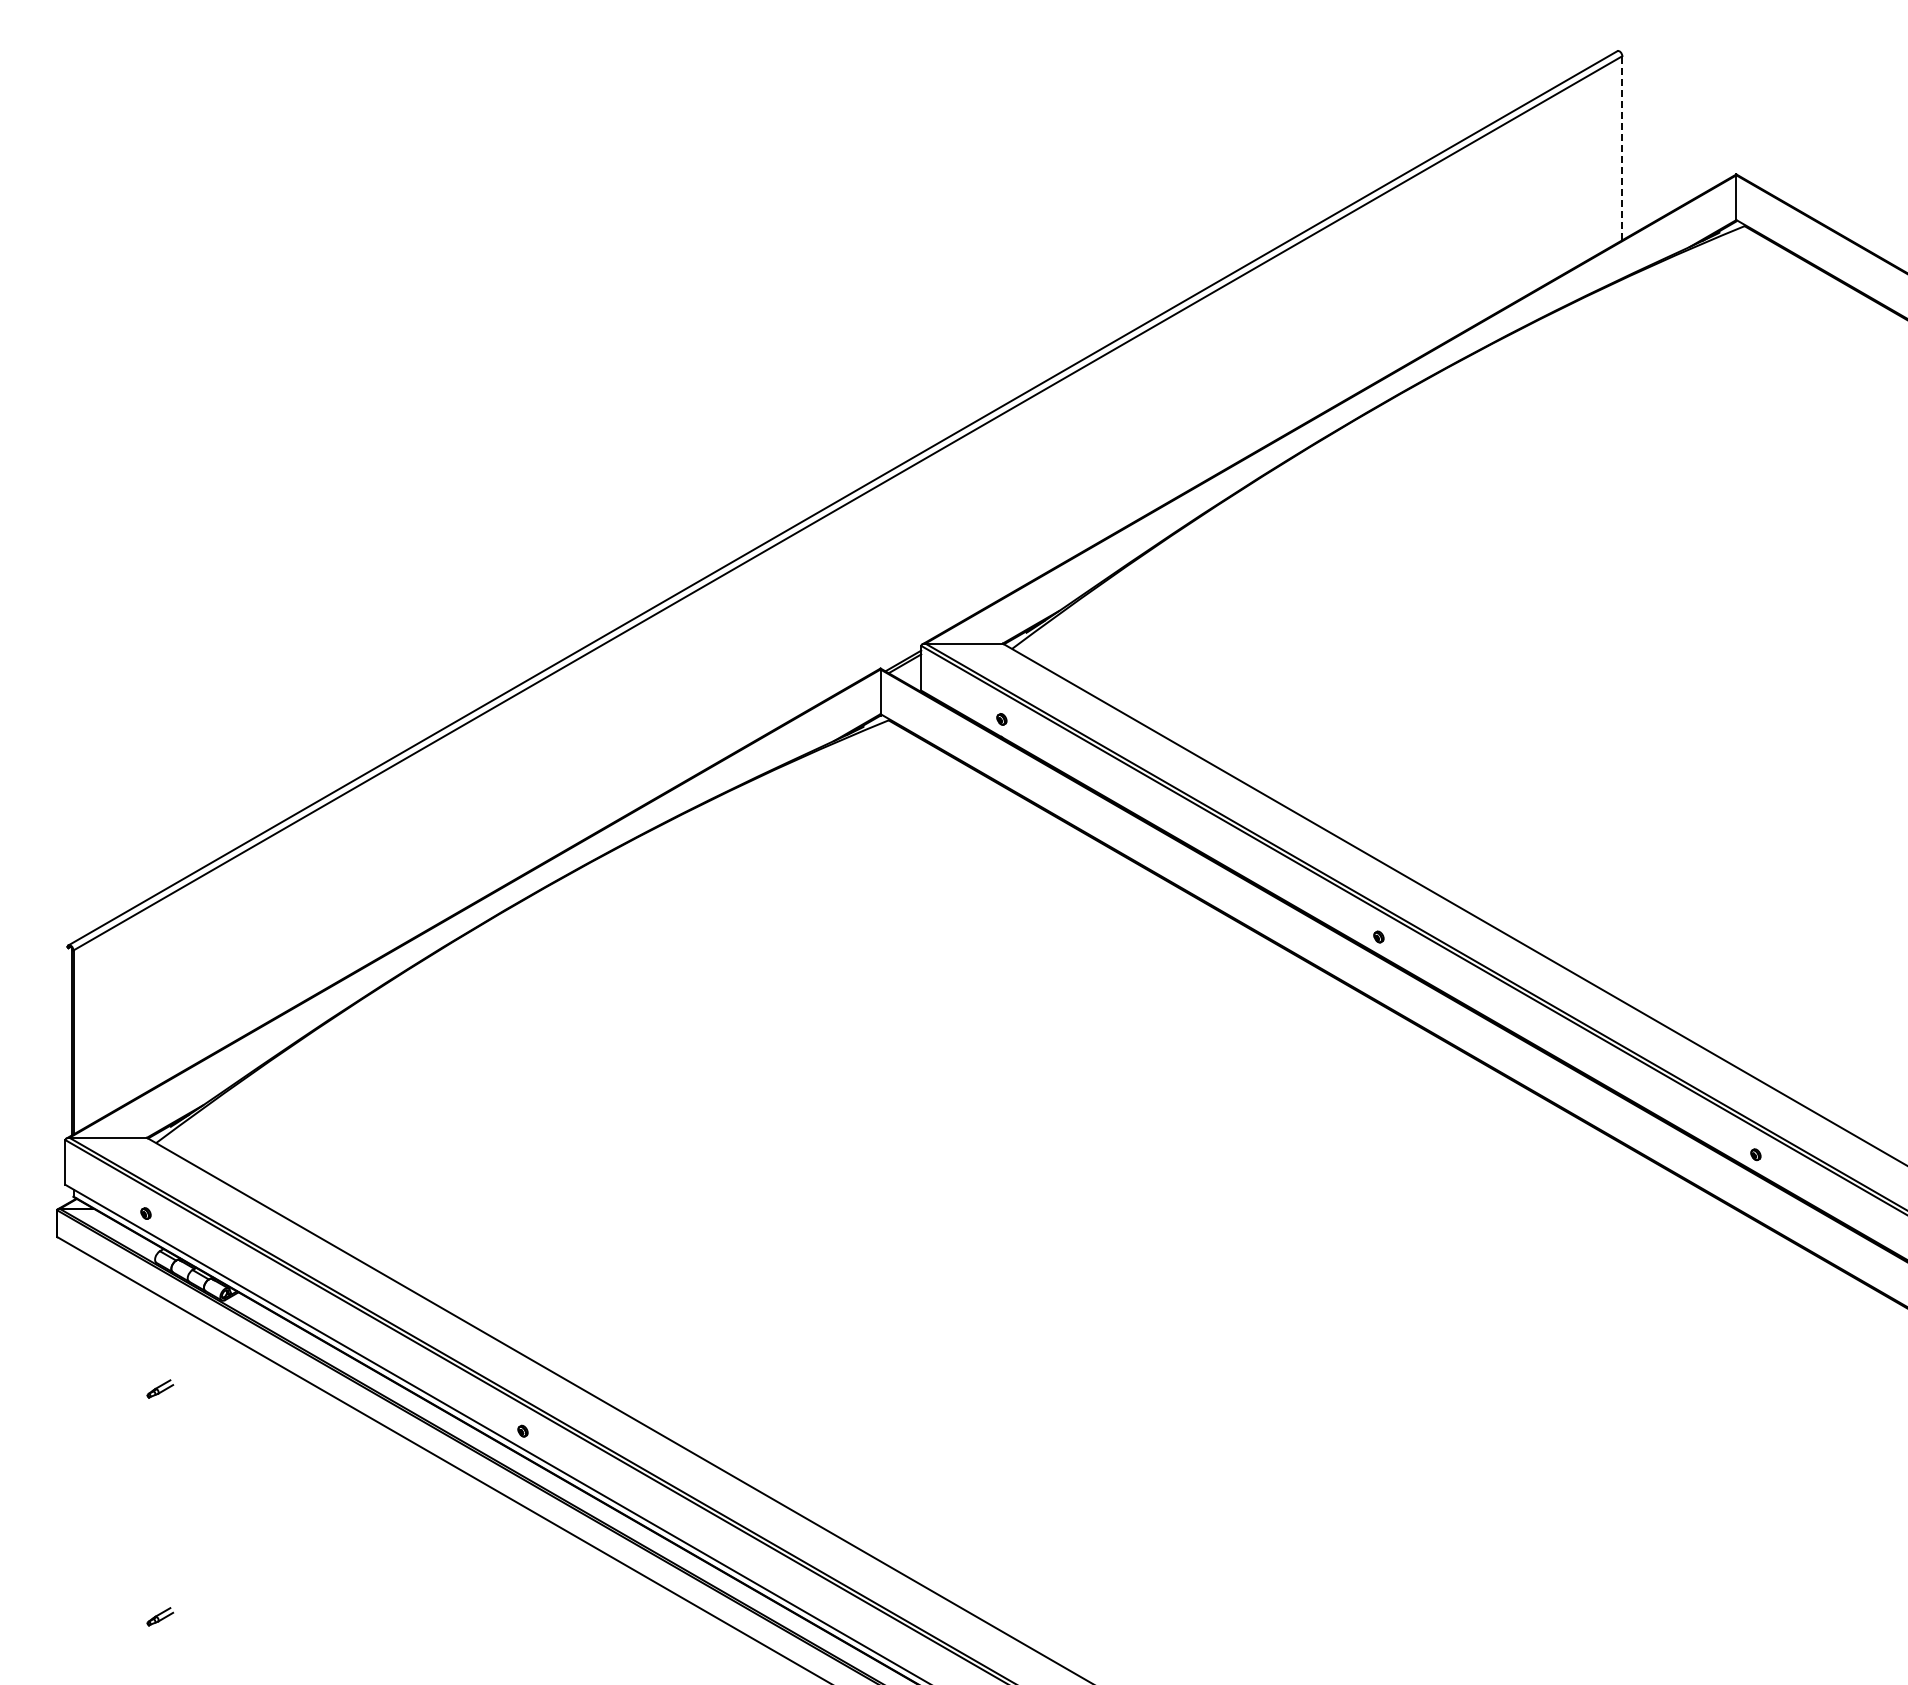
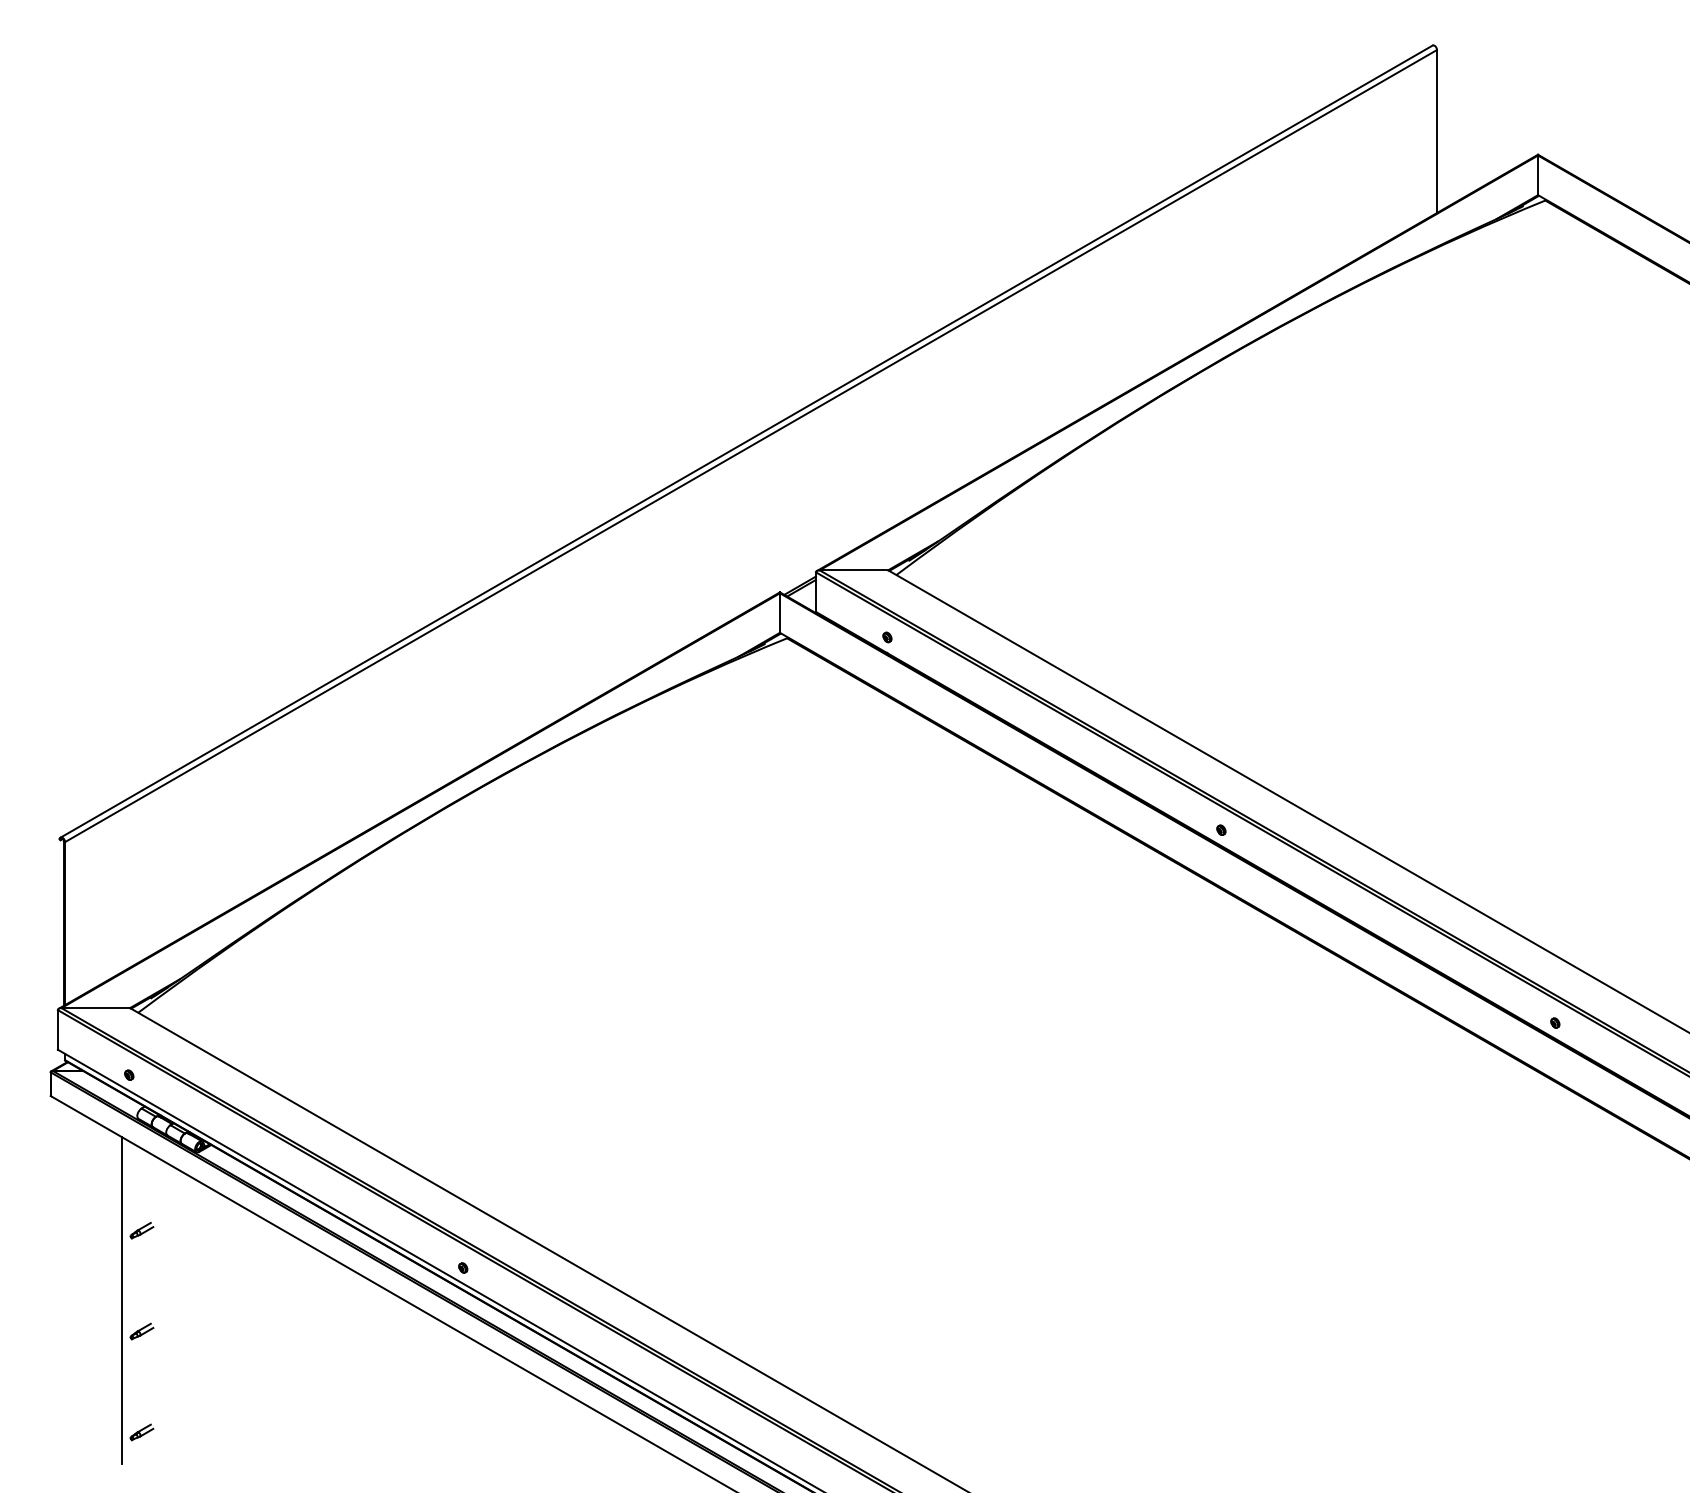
line: (1622, 148) -> (1437, 131), dashed -> solid
line: (137, 1467) -> (121, 1300), added
part: (160, 1502) -> (142, 1331), added

